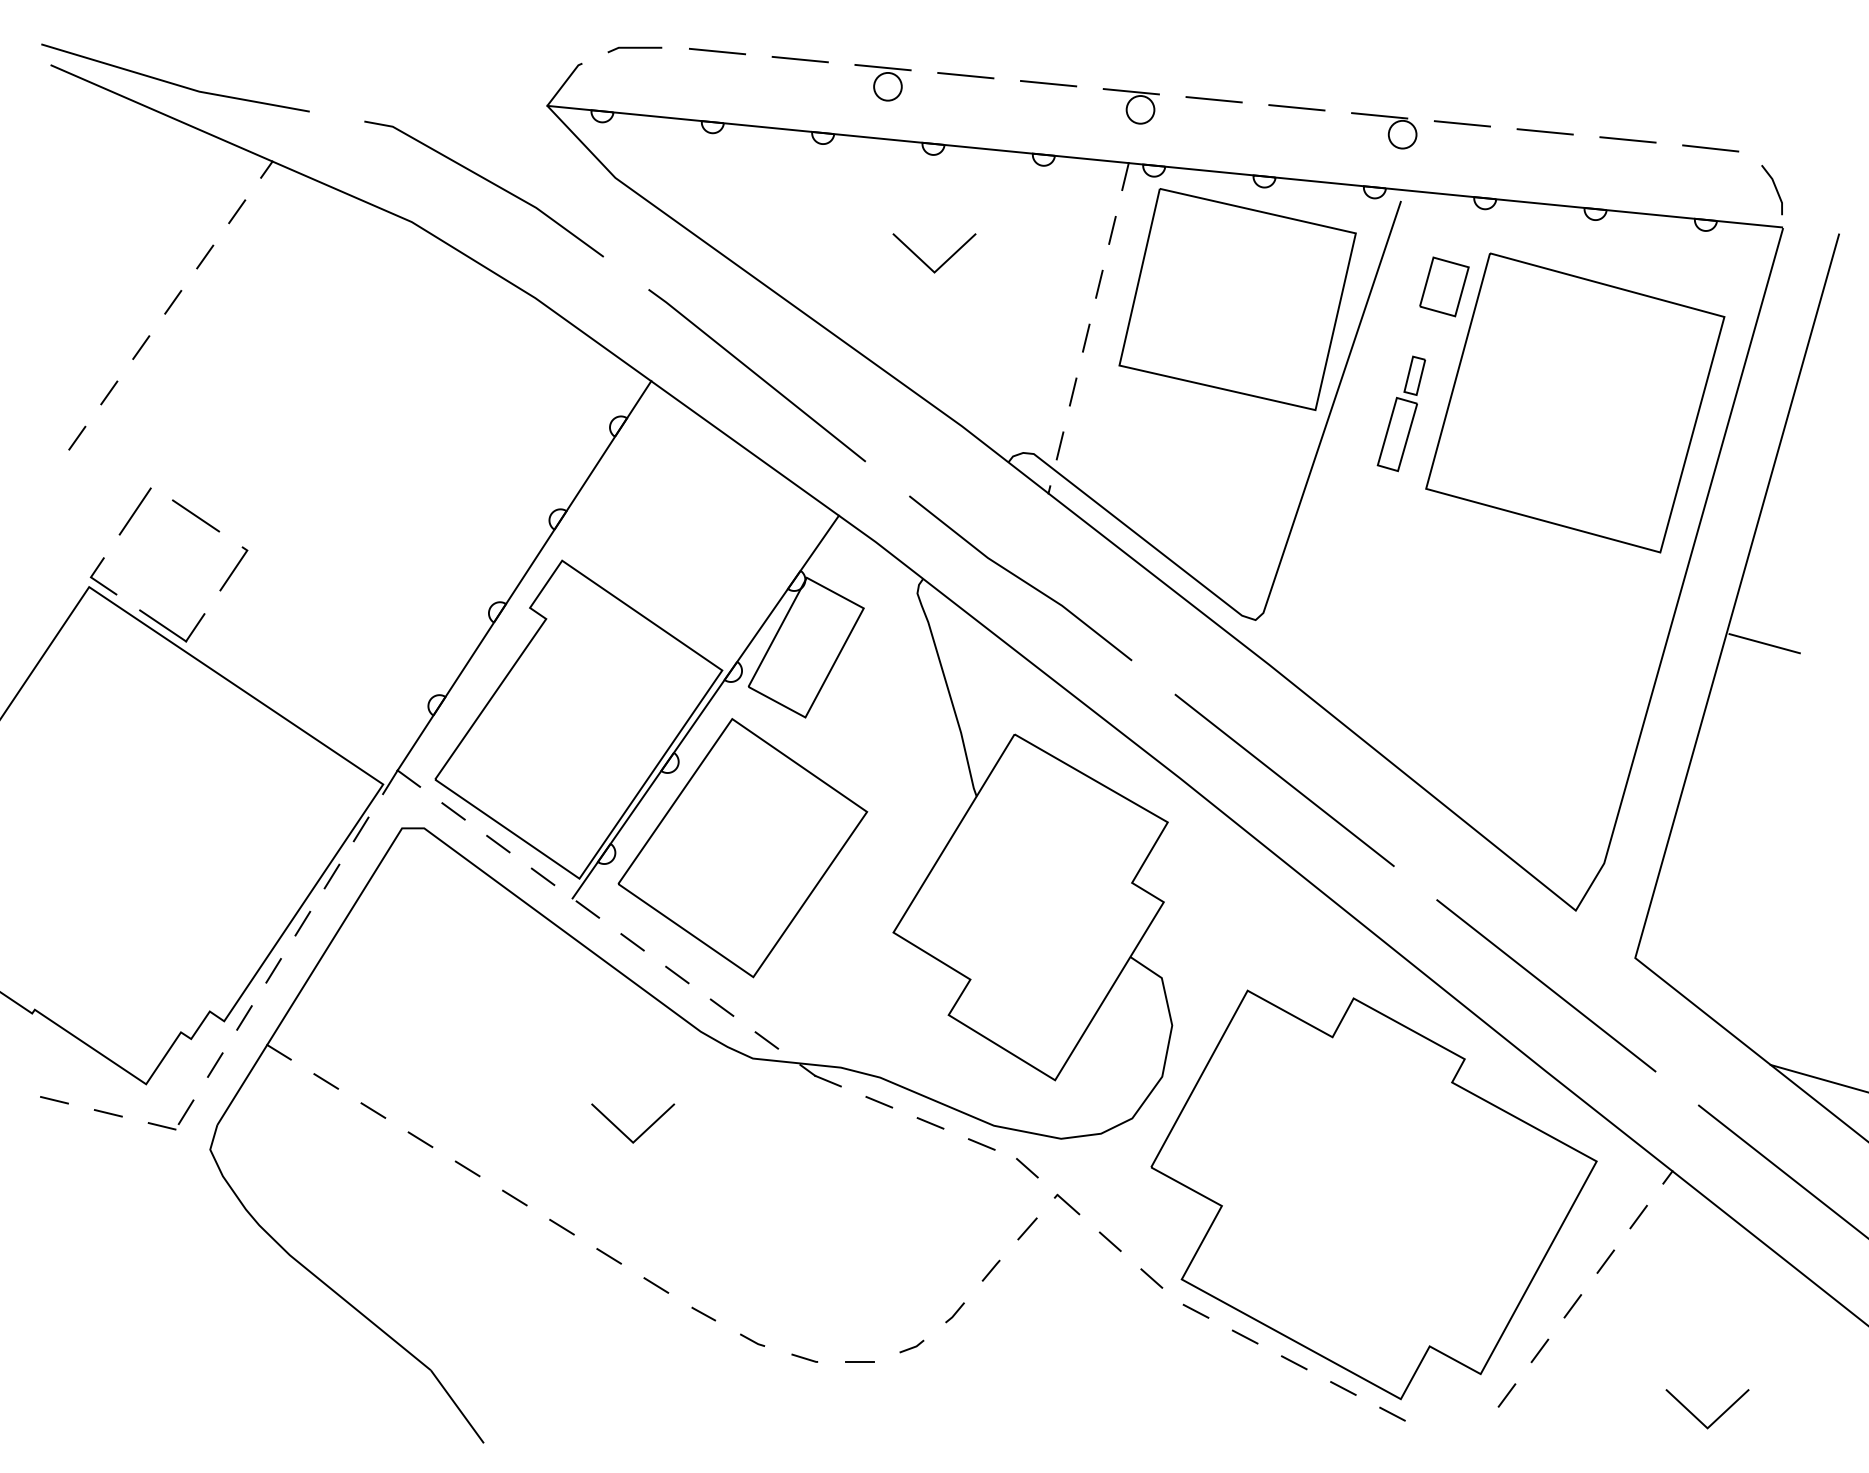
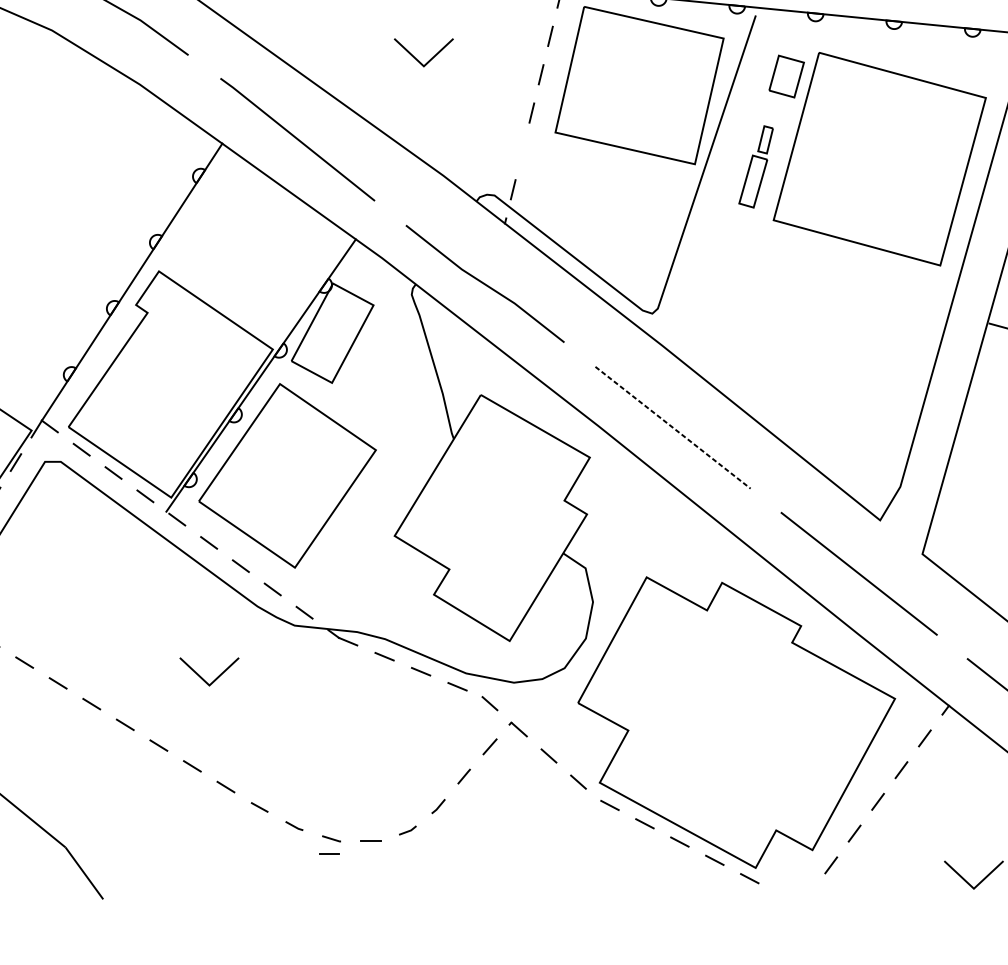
line: (1072, 391) -> (522, 151), removed
line: (1284, 780) -> (672, 427), solid -> dashed
line: (801, 1379) -> (329, 853), added

